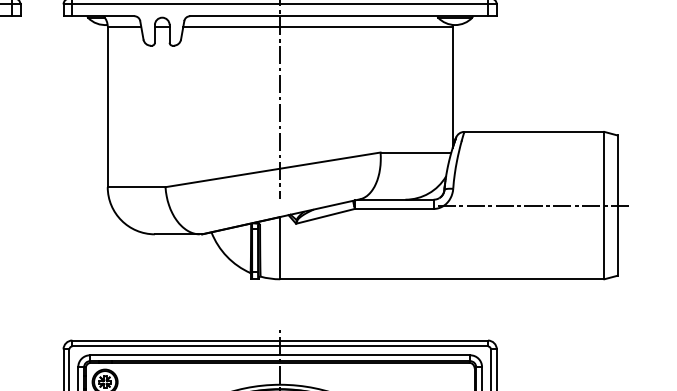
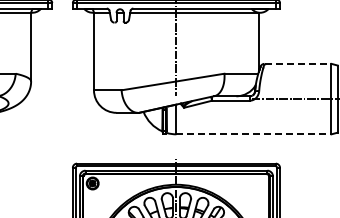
line: (535, 131) -> (298, 63), solid -> dashed
line: (441, 279) -> (253, 134), solid -> dashed

